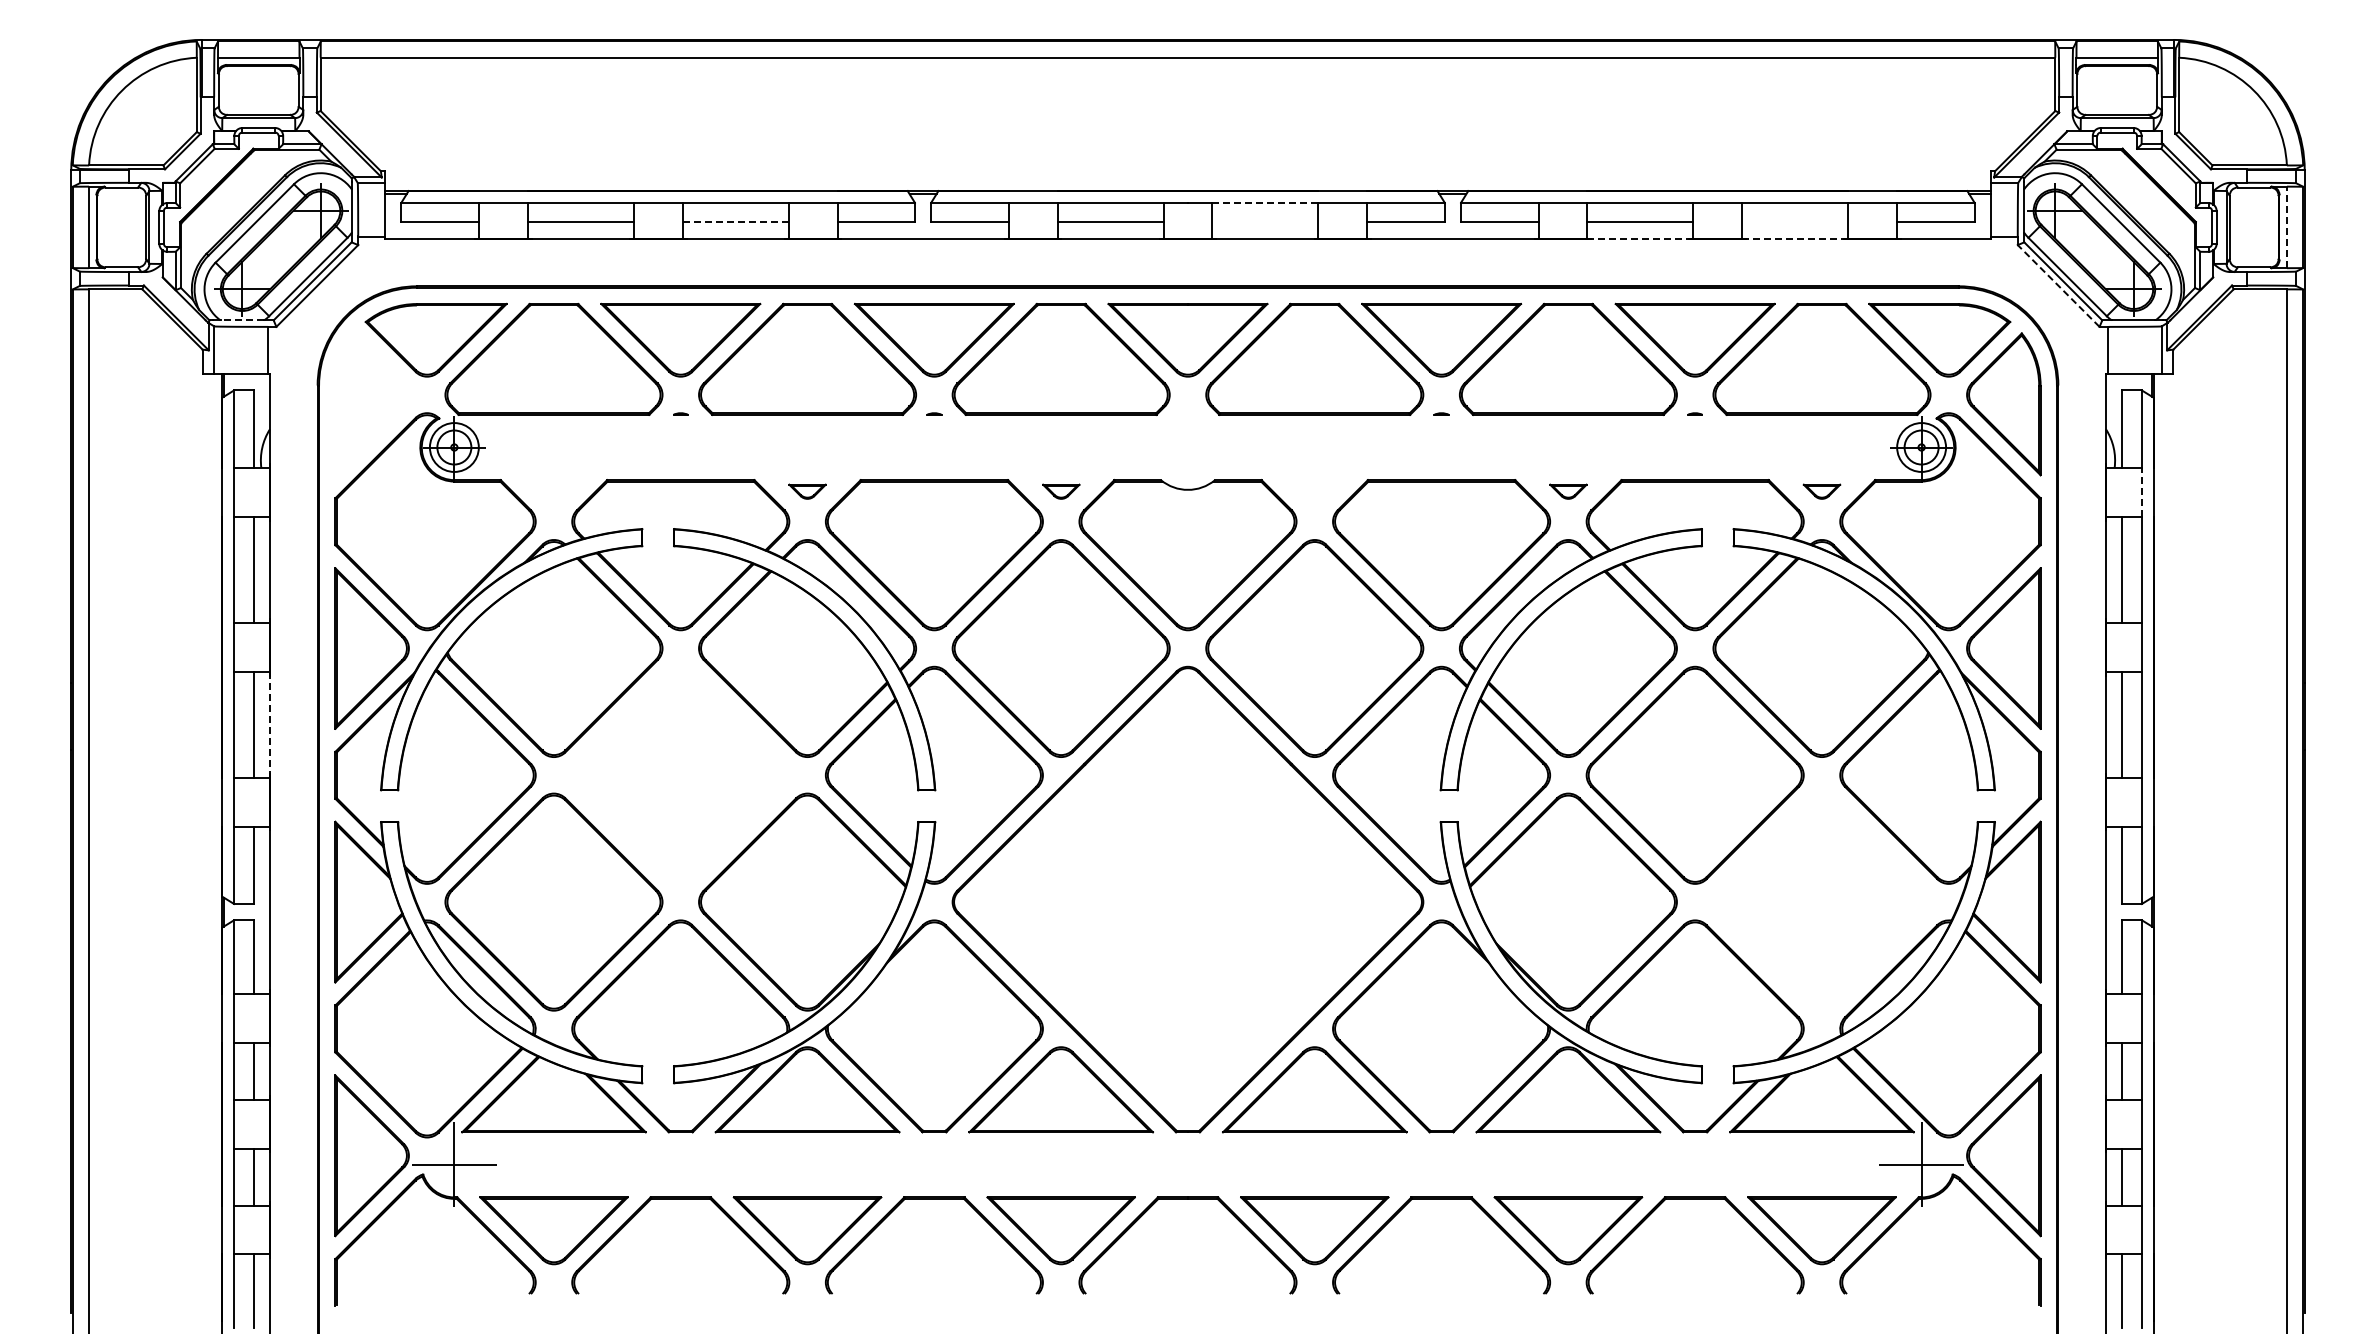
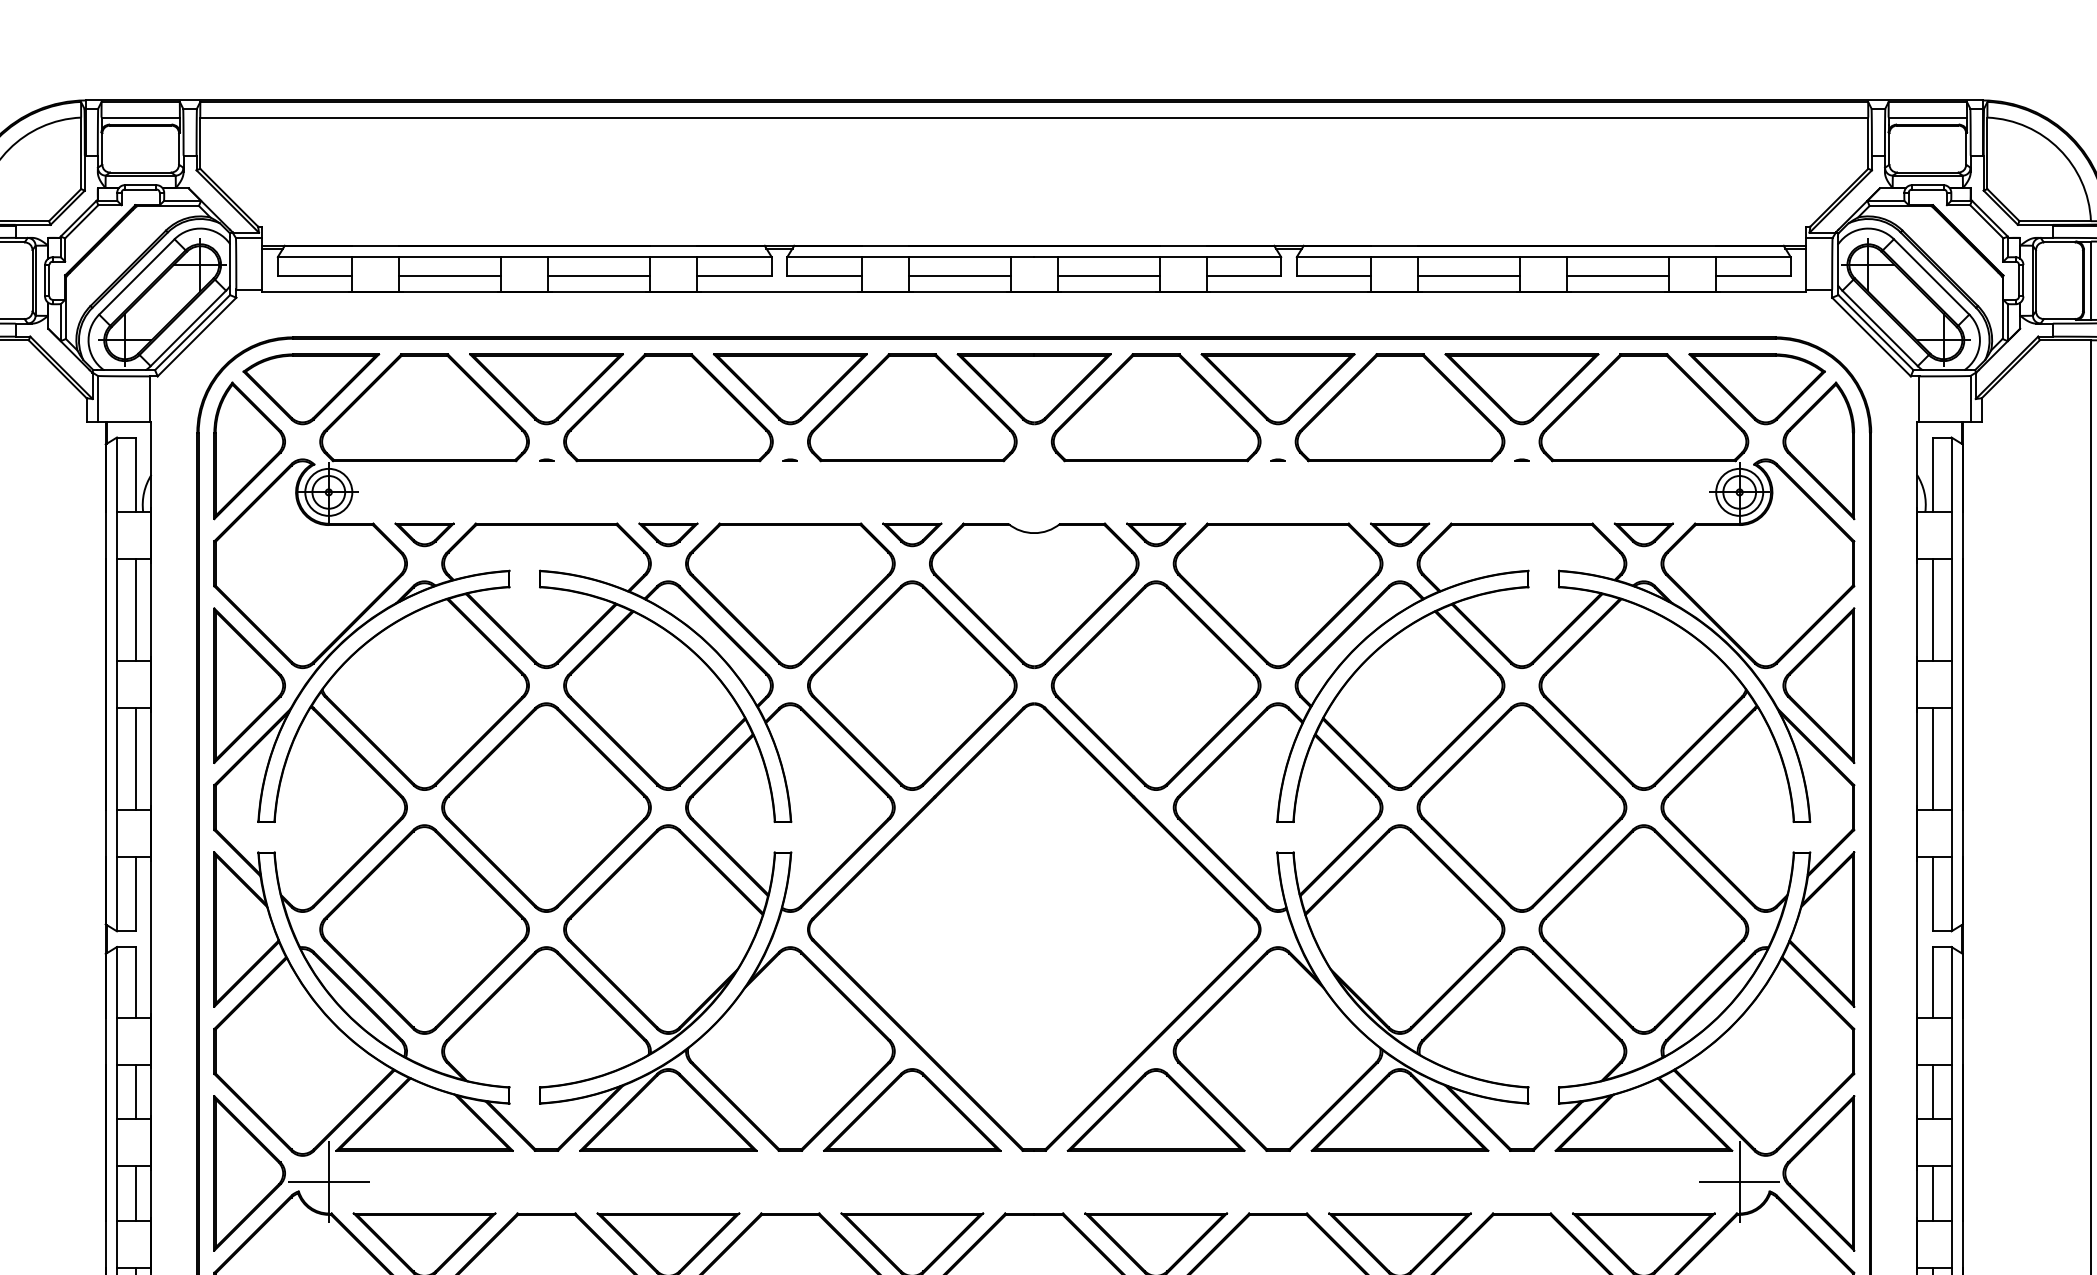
line: (1265, 202) -> (1108, 256), dashed -> solid
line: (735, 222) -> (599, 276), dashed -> solid
line: (1265, 222) -> (1108, 276), added
line: (1795, 222) -> (1618, 276), added
line: (2286, 227) -> (2090, 280), dashed -> solid
line: (1640, 238) -> (1469, 291), dashed -> solid
line: (1795, 238) -> (1618, 291), dashed -> solid
line: (2058, 285) -> (1871, 336), dashed -> solid
line: (242, 320) -> (125, 370), dashed -> solid
part: (371, 404) -> (249, 451), added
part: (553, 491) -> (424, 534), added
part: (807, 491) -> (668, 534), size x1.67
part: (1061, 491) -> (912, 534), size x1.67
part: (1314, 491) -> (1155, 534), added
part: (1568, 491) -> (1400, 534), size x1.67
part: (1821, 491) -> (1643, 534), size x1.67
line: (2141, 491) -> (1951, 534), dashed -> solid
line: (269, 724) -> (151, 758), dashed -> solid
part: (680, 774) -> (546, 806), added
part: (1821, 901) -> (1643, 928), added

